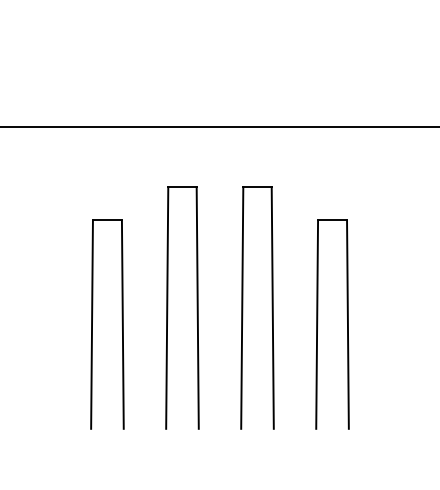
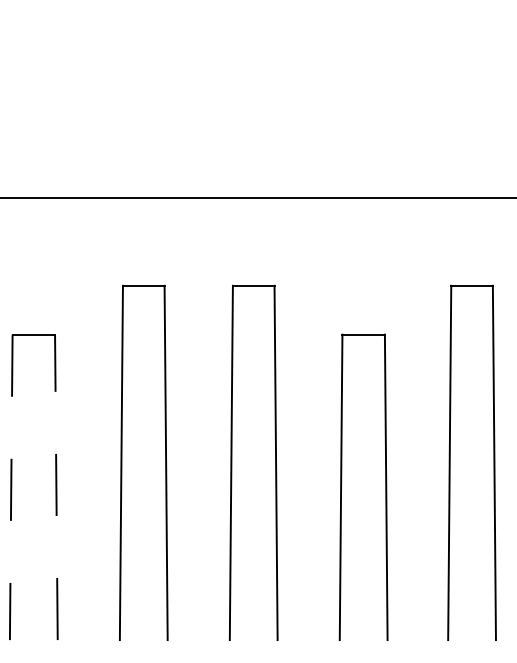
part: (392, 307) -> (451, 462), added
line: (122, 324) -> (55, 487), solid -> dashed
line: (92, 325) -> (11, 488), solid -> dashed

